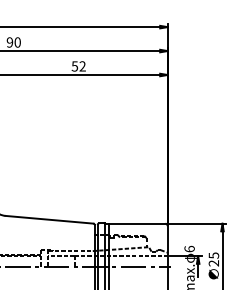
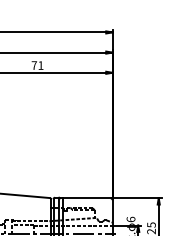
text: (78, 66) -> (37, 65), 52 -> 71

